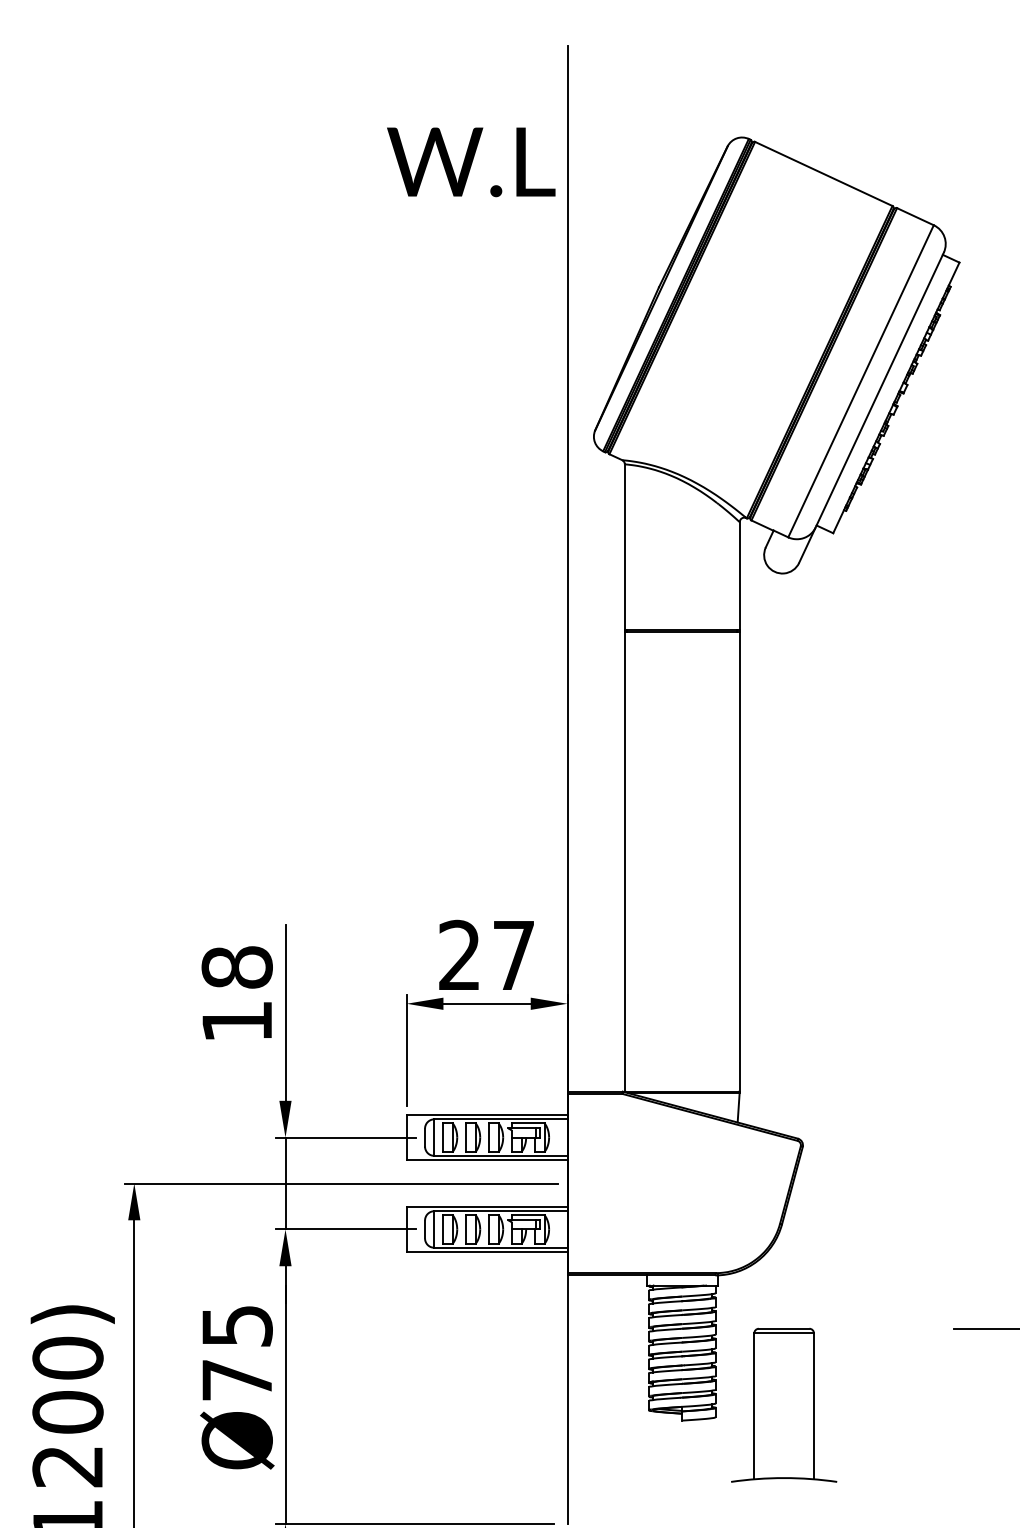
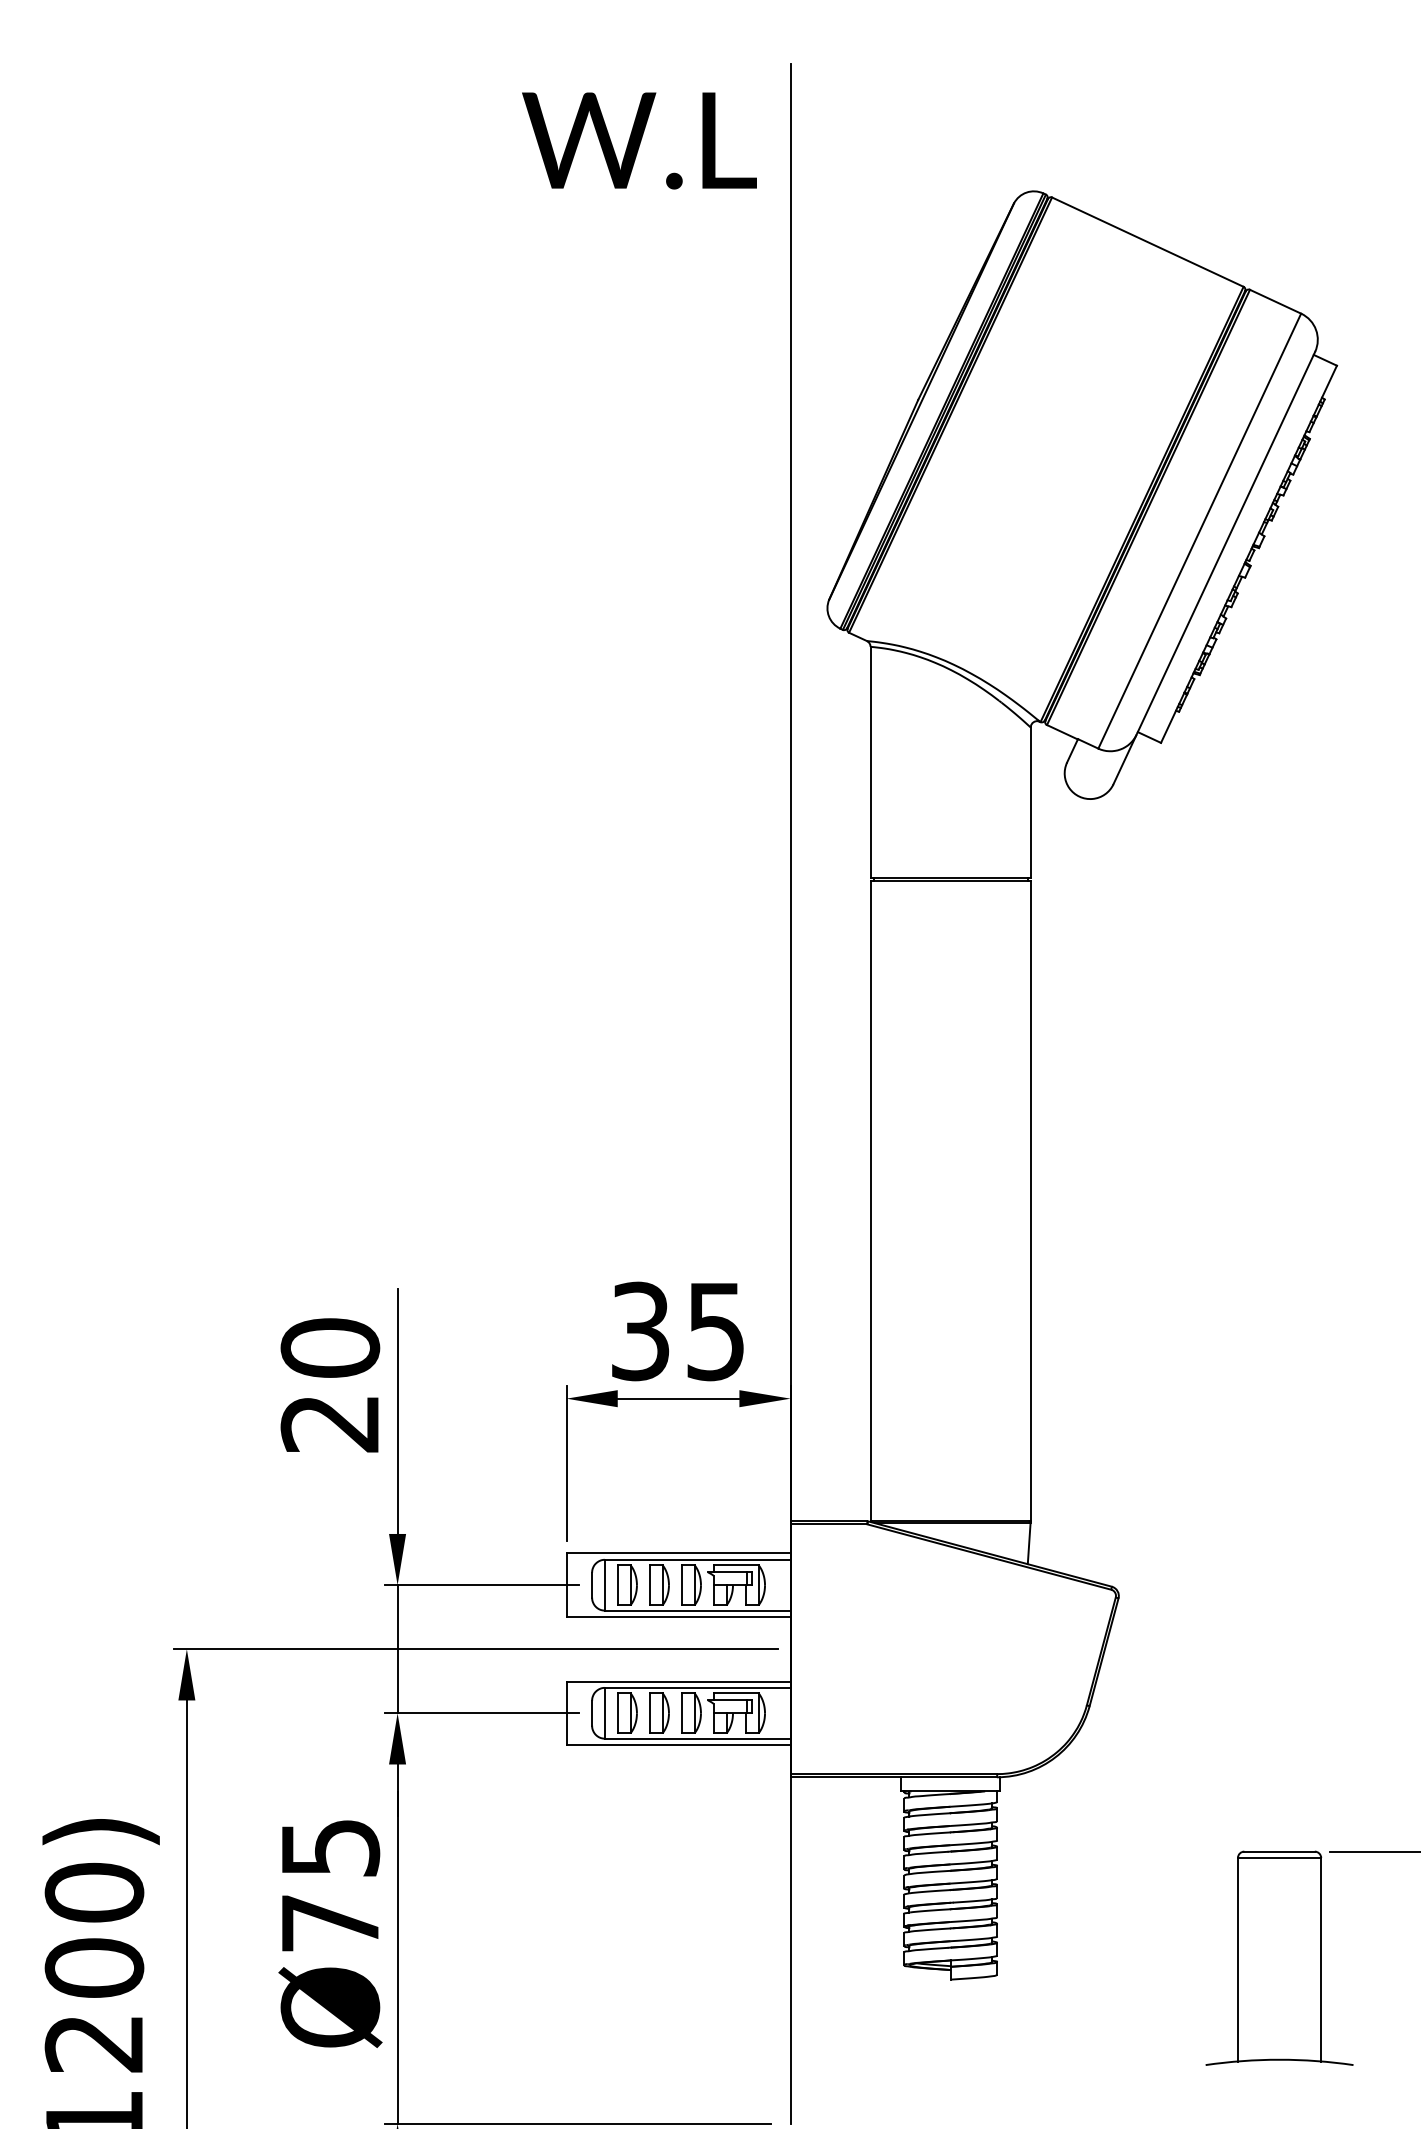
text: (471, 162) -> (639, 140), moved
text: (486, 955) -> (677, 1331), 27 -> 35
text: (236, 994) -> (329, 1385), 18 -> 20
part: (784, 1404) -> (1279, 1957), moved

